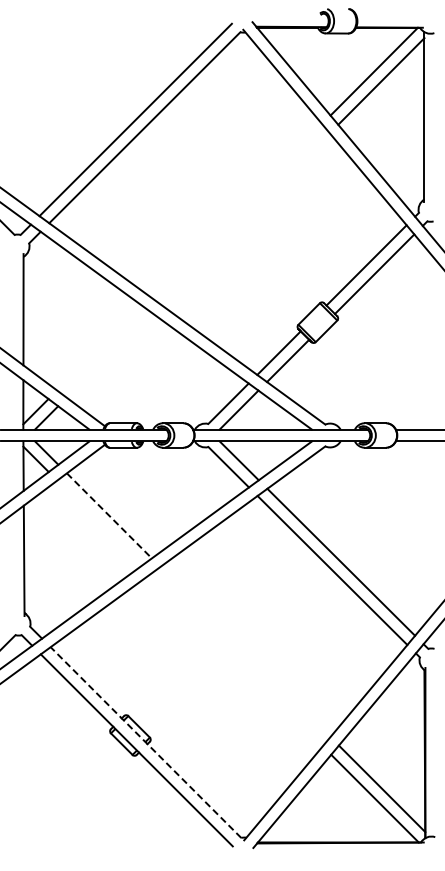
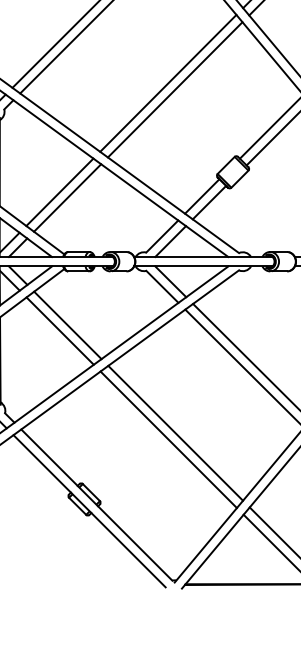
line: (236, 210) -> (168, 83), added
line: (244, 218) -> (174, 89), added
line: (99, 347) -> (60, 191), added
line: (108, 354) -> (67, 197), added
line: (109, 516) -> (67, 325), dashed -> solid
line: (99, 522) -> (60, 330), added
line: (245, 651) -> (175, 432), added
line: (236, 660) -> (168, 440), added
line: (145, 742) -> (96, 505), dashed -> solid

